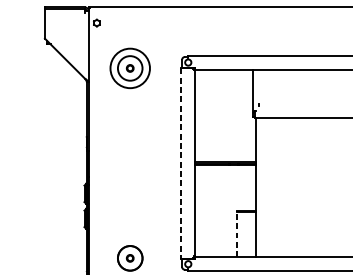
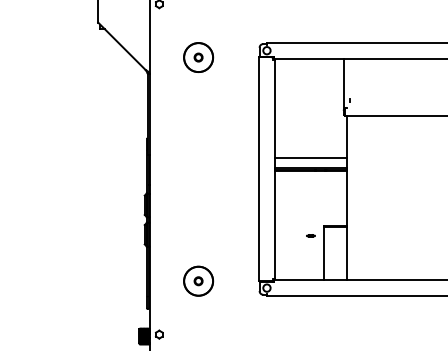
circle: (130, 68) -> (198, 57), size x0.62
line: (225, 153) -> (310, 157), added
line: (181, 163) -> (258, 169), dashed -> solid
part: (225, 219) -> (310, 235), added
line: (236, 233) -> (323, 252), dashed -> solid

